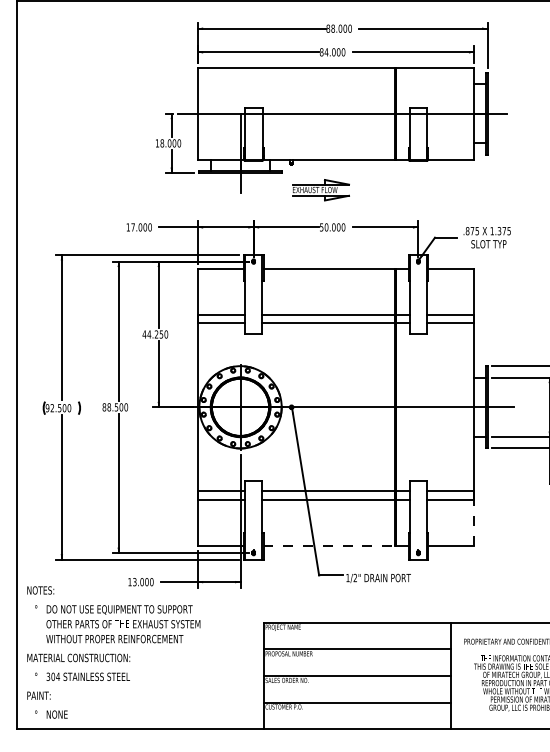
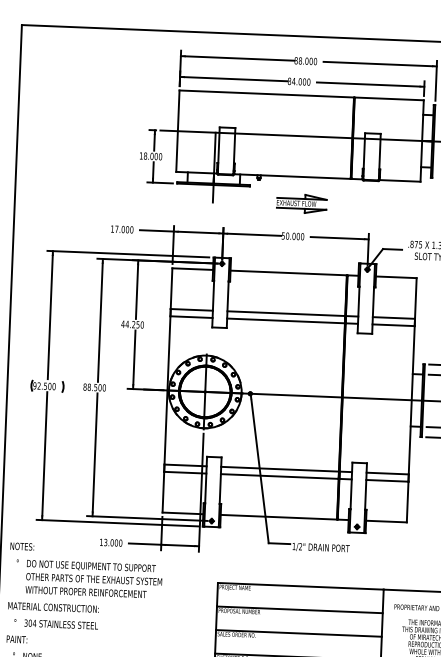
part: (320, 190) -> (301, 204), moved
line: (474, 522) -> (407, 501), dashed -> solid
line: (329, 545) -> (278, 517), dashed -> solid

